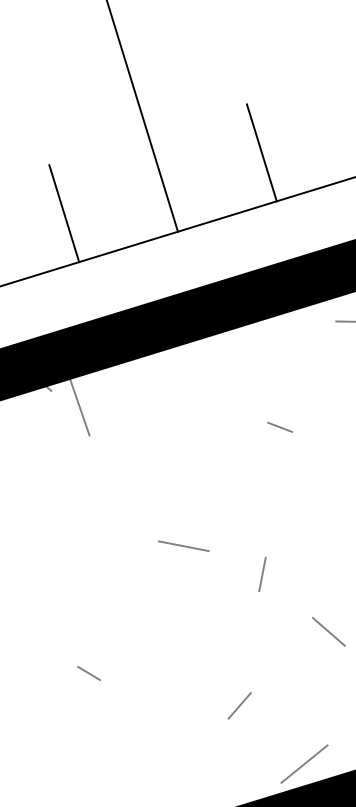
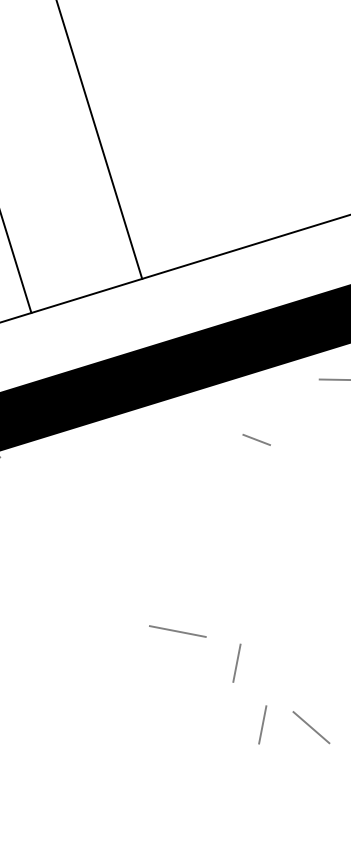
line: (261, 152) -> (235, 190), removed
line: (78, 403) -> (30, 471), removed
line: (279, 427) -> (256, 440), moved
line: (183, 545) -> (177, 630), moved
line: (285, 629) -> (262, 724), added
line: (88, 673) -> (41, 774), removed
line: (239, 705) -> (211, 810), removed

